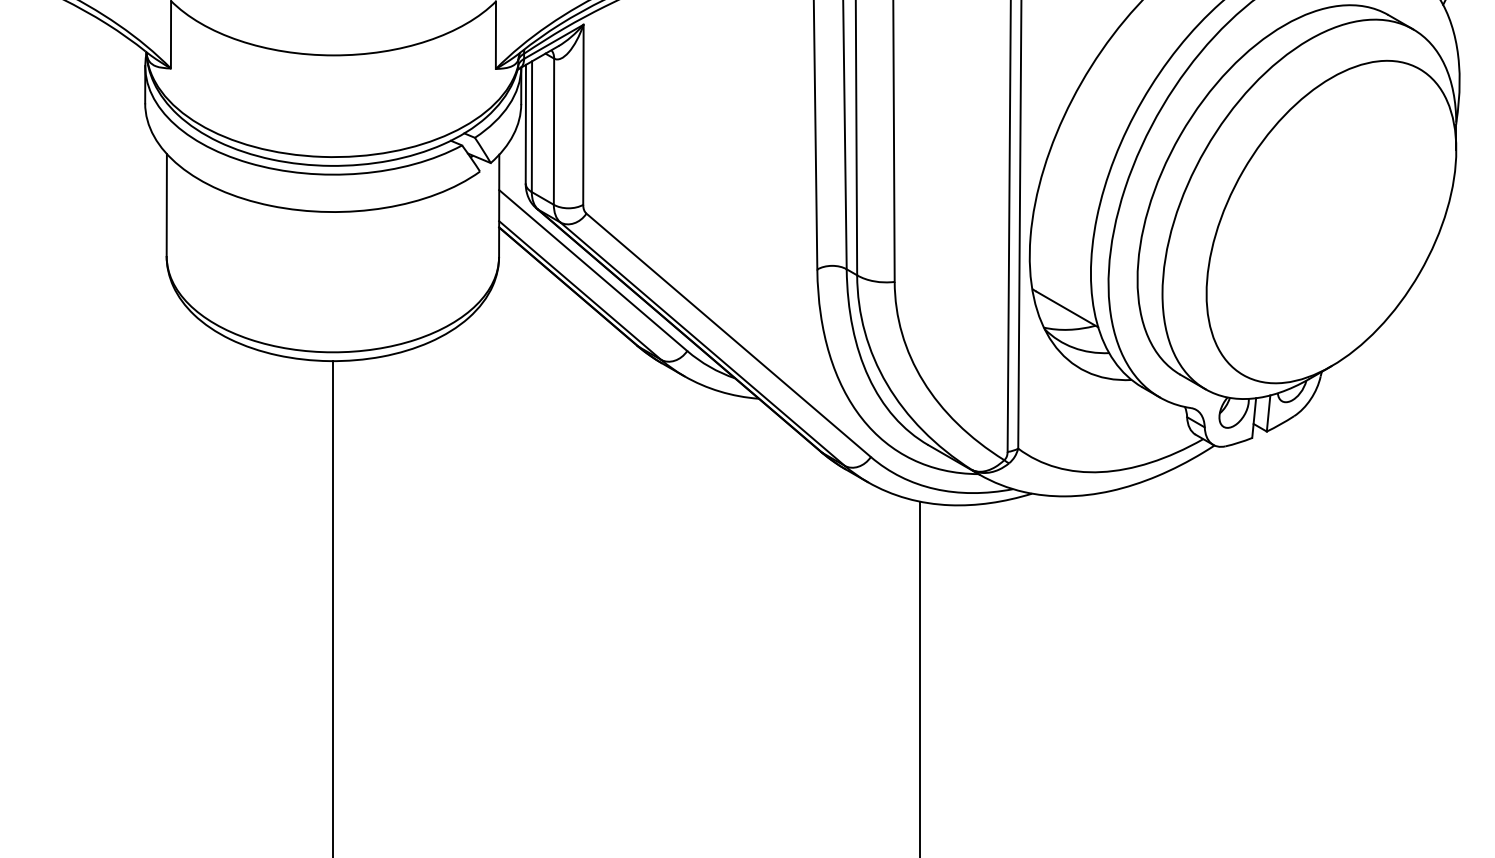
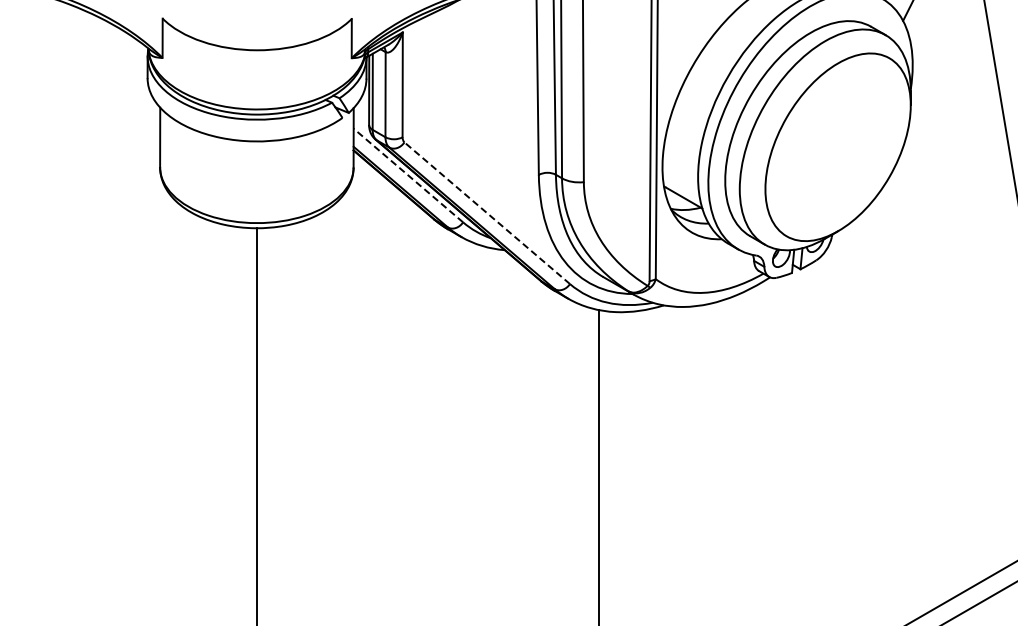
line: (593, 270) -> (408, 175), solid -> dashed
line: (729, 335) -> (487, 213), solid -> dashed

